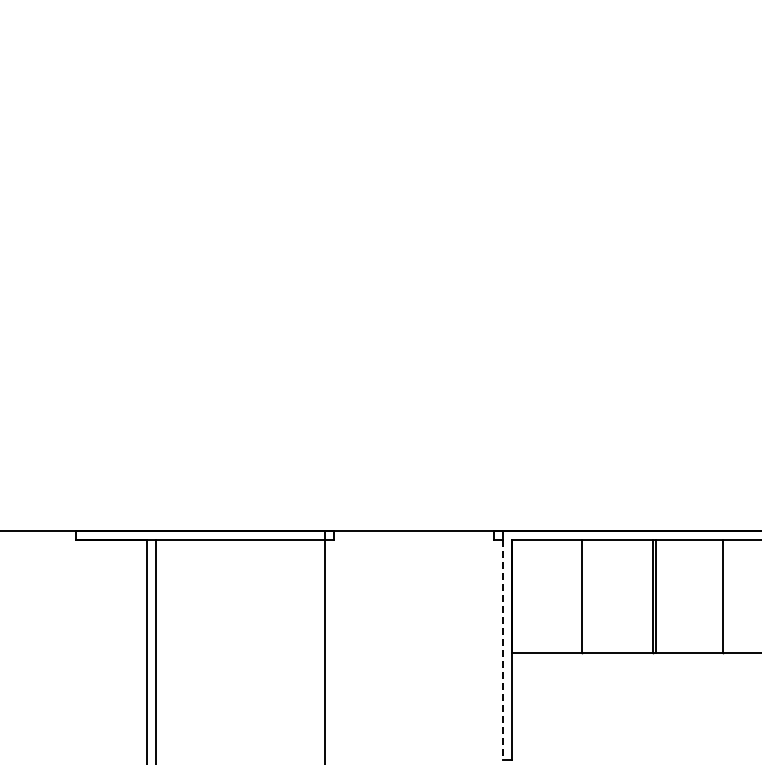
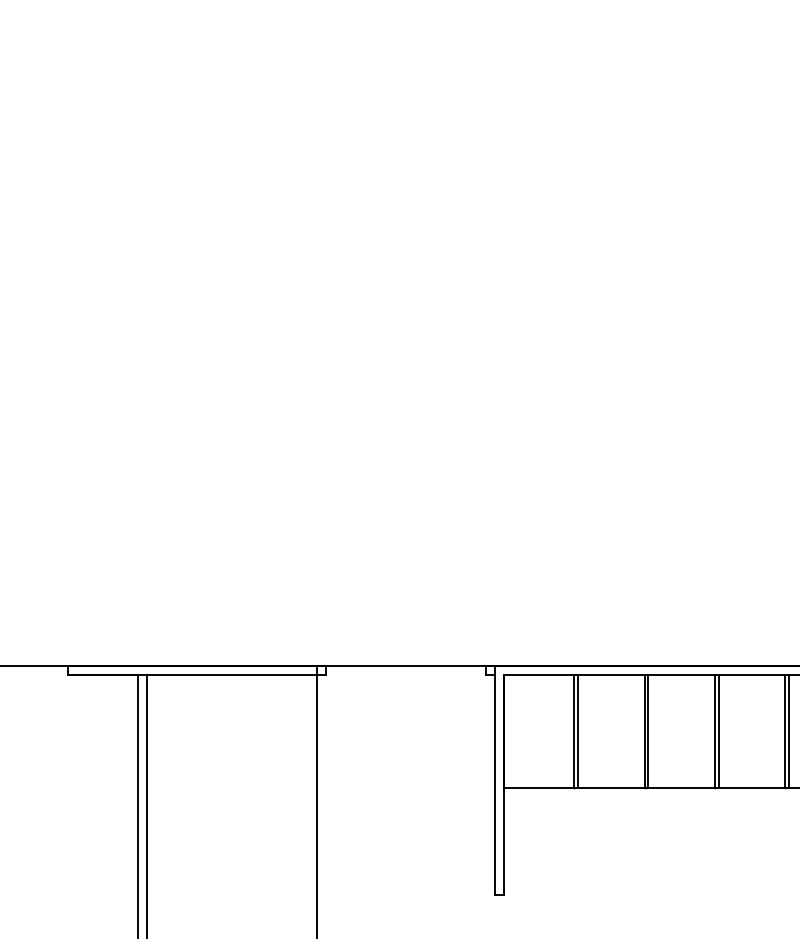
line: (585, 596) -> (577, 731), added
line: (726, 596) -> (718, 731), added
line: (502, 650) -> (494, 785), dashed -> solid

